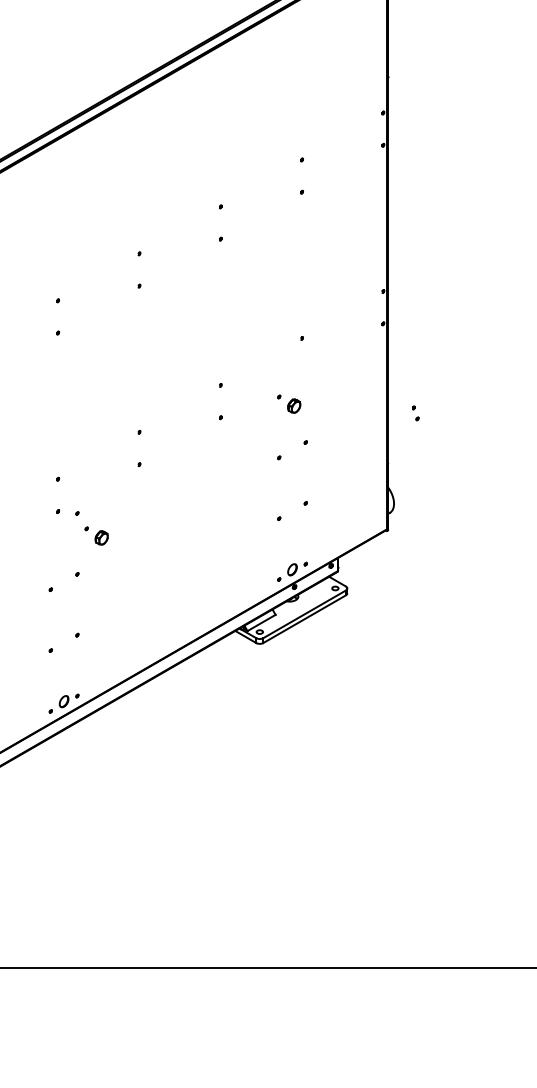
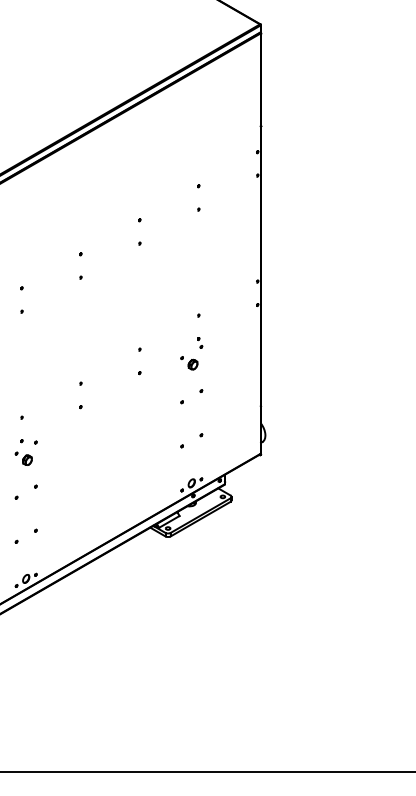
part: (416, 412) -> (200, 342), moved
part: (96, 535) -> (23, 458), moved

